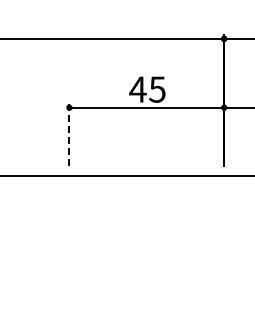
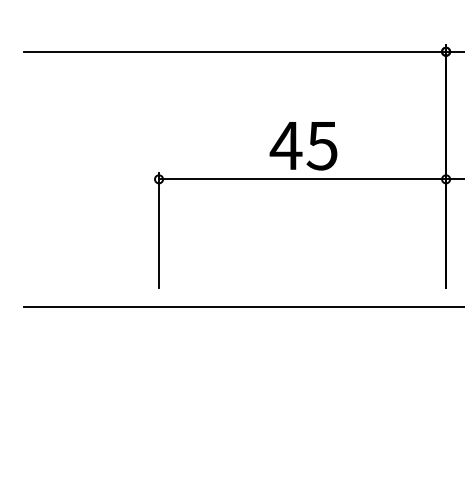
line: (69, 135) -> (159, 230), dashed -> solid

